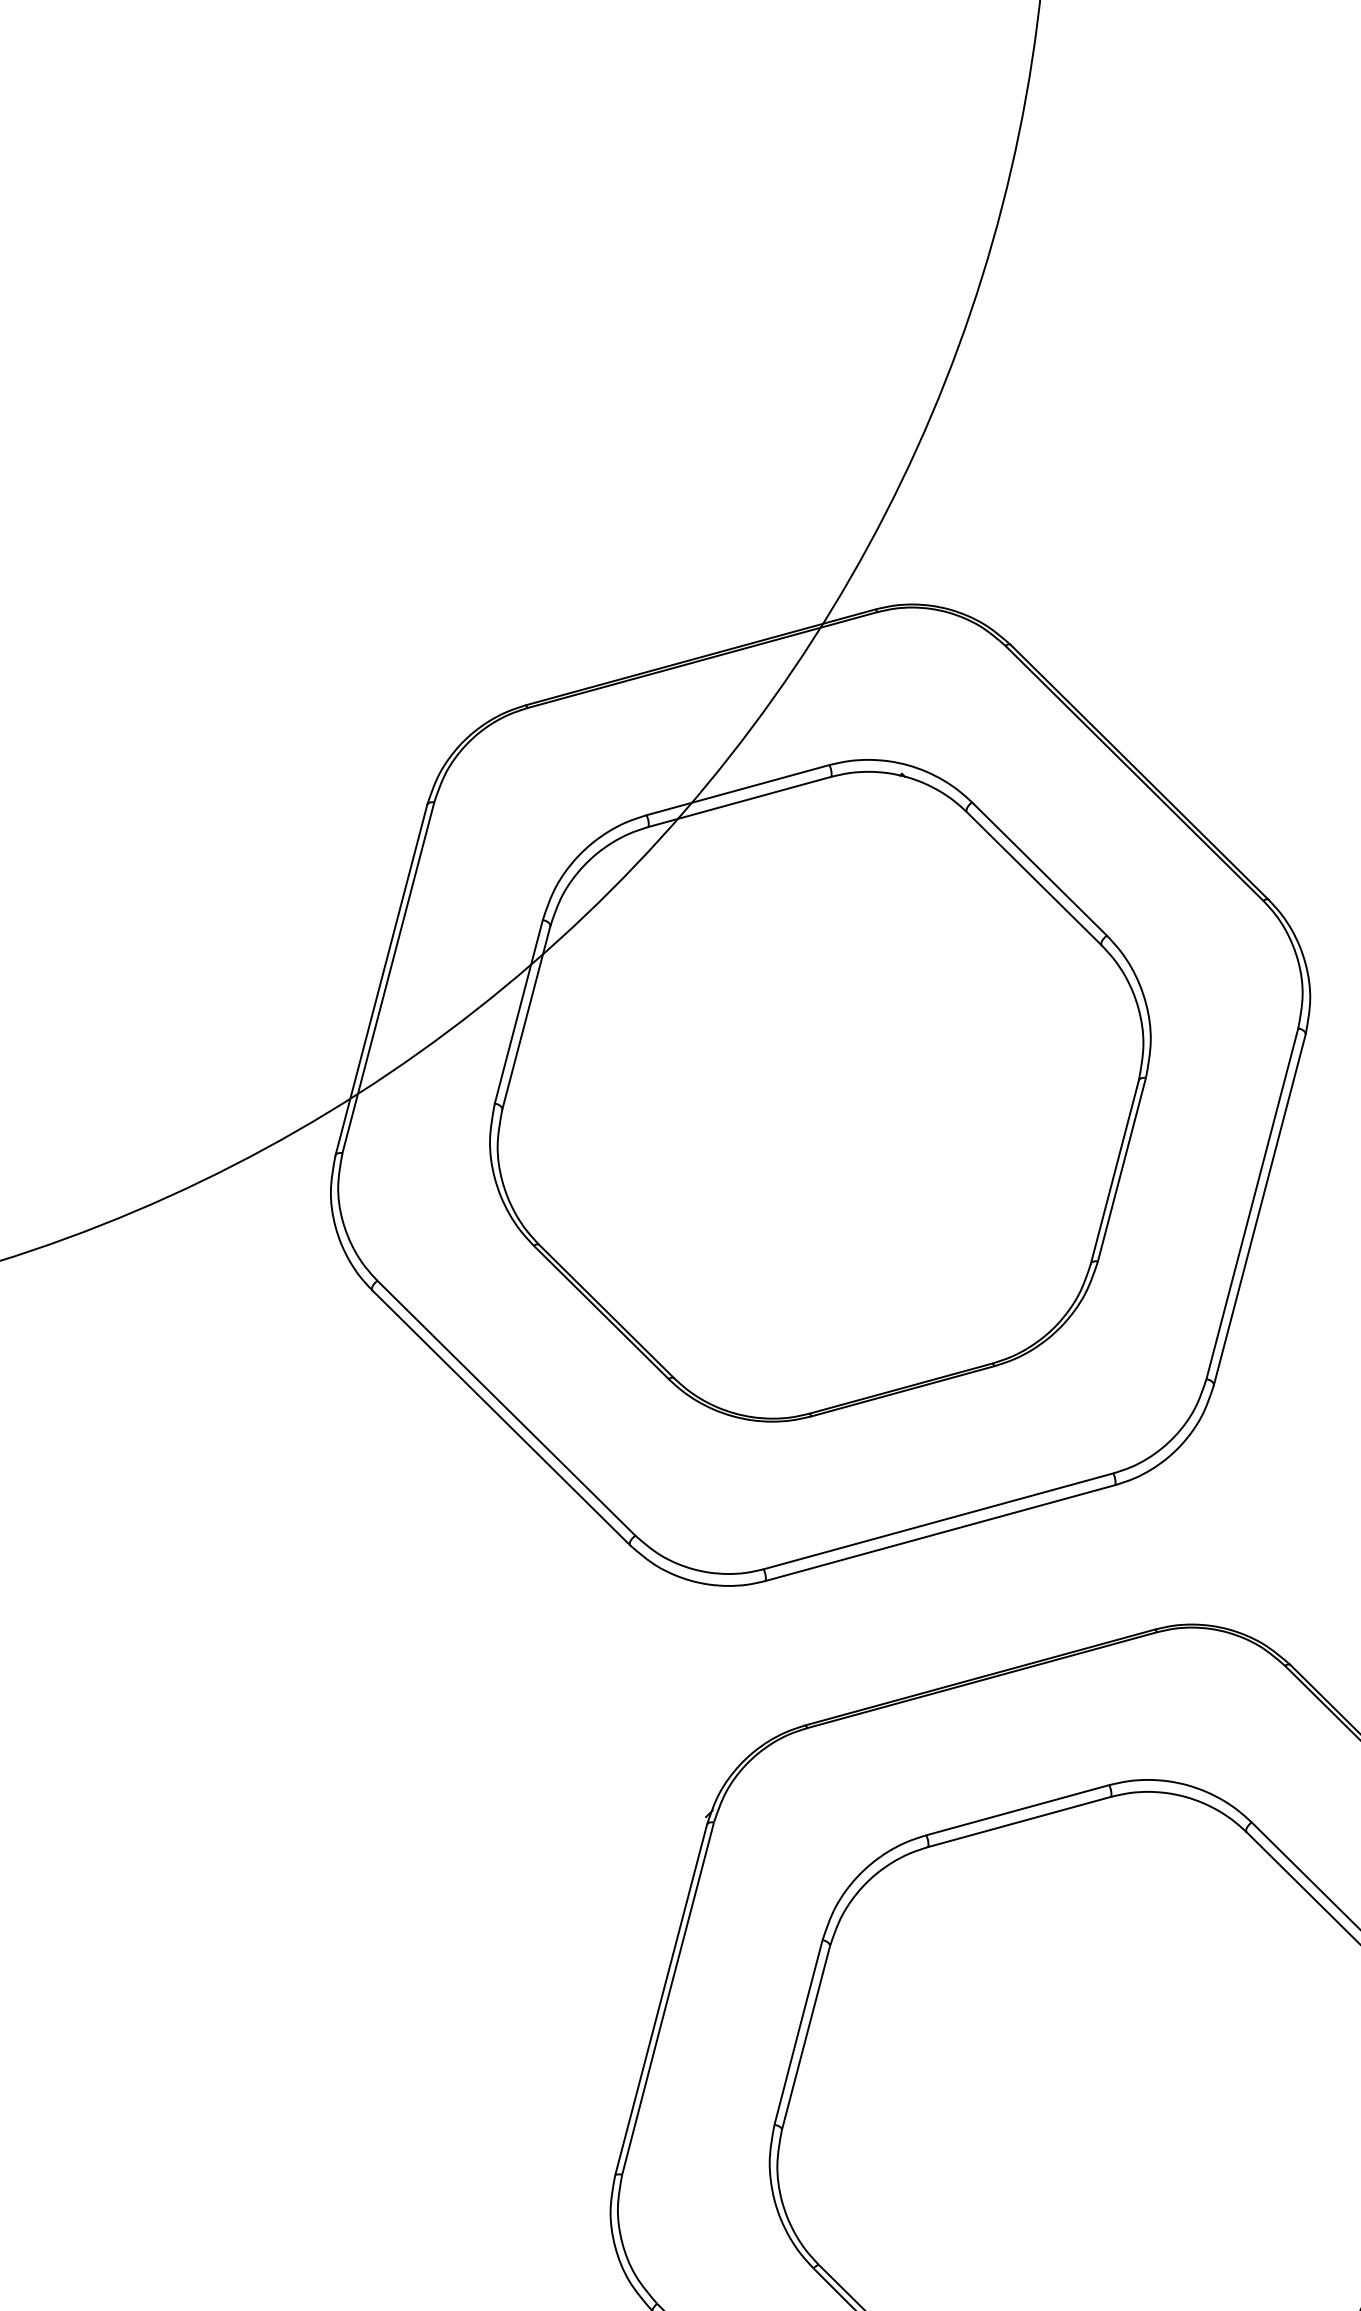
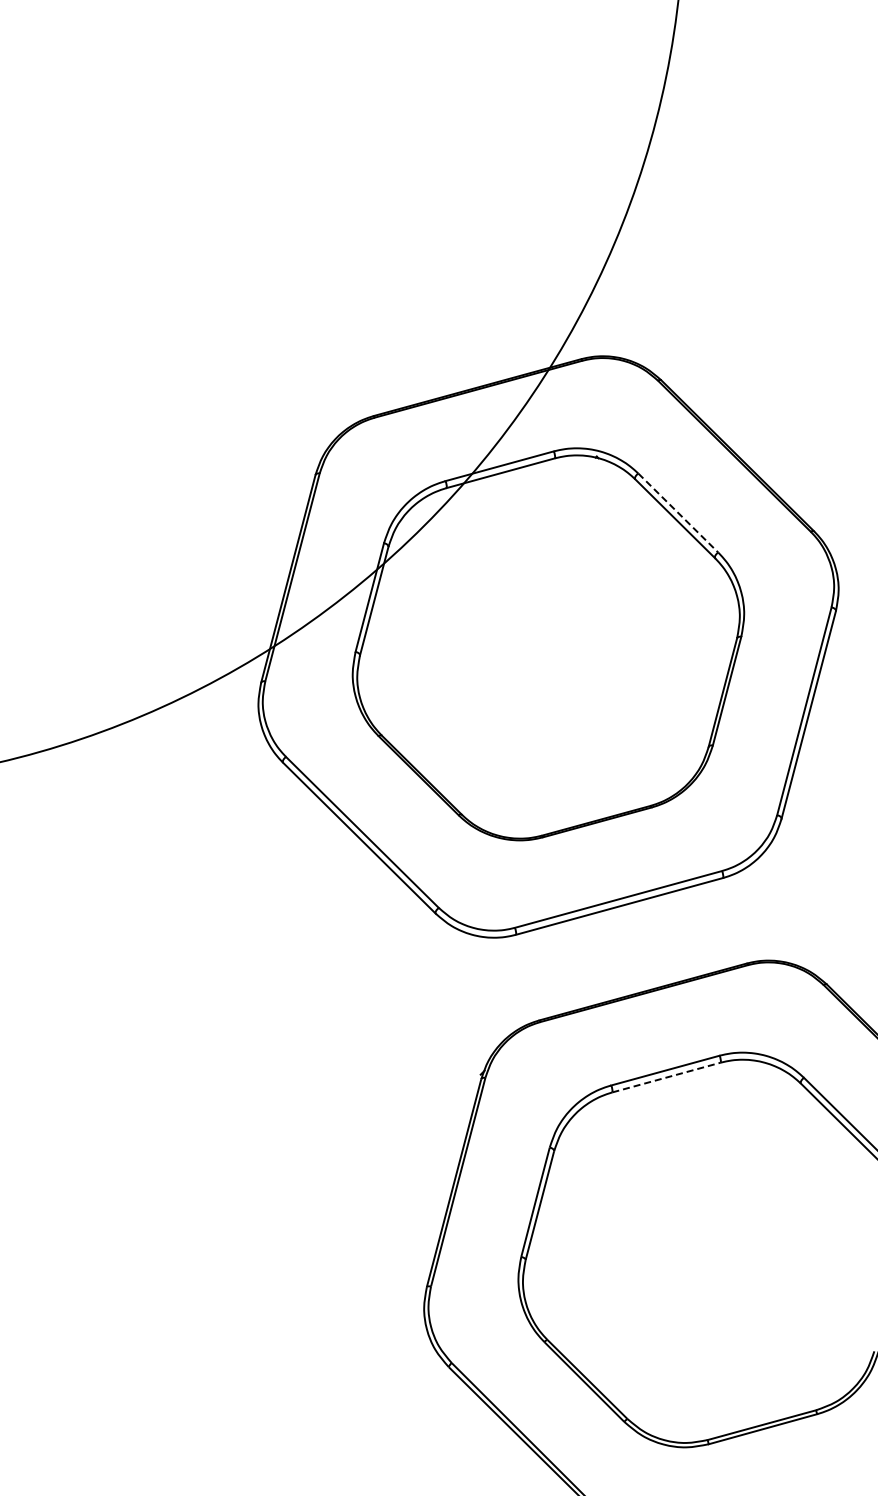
line: (1039, 869) -> (678, 513), solid -> dashed
line: (1021, 1821) -> (667, 1077), solid -> dashed

